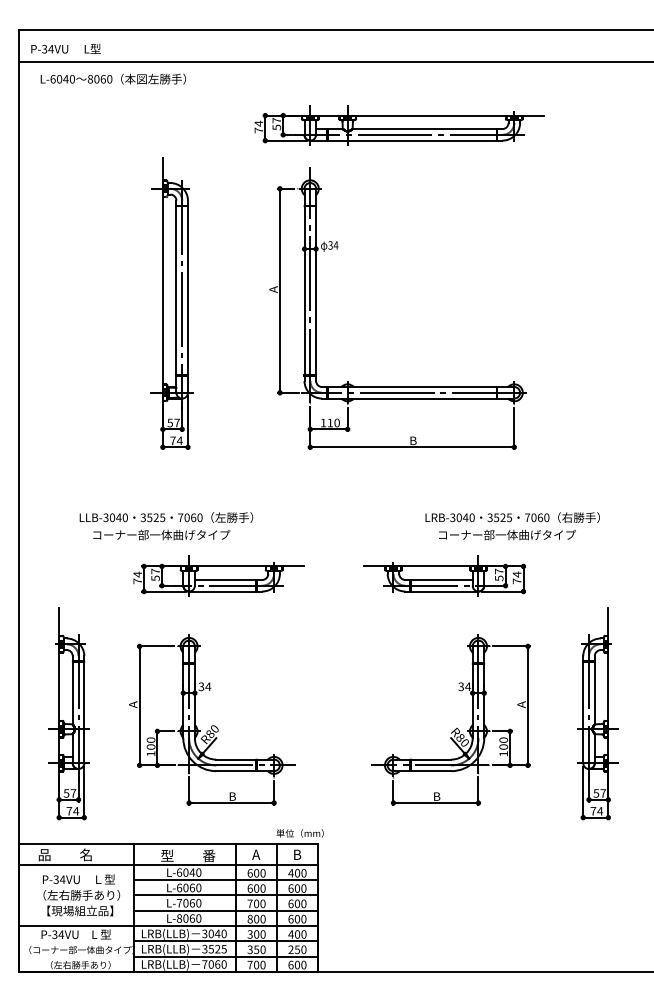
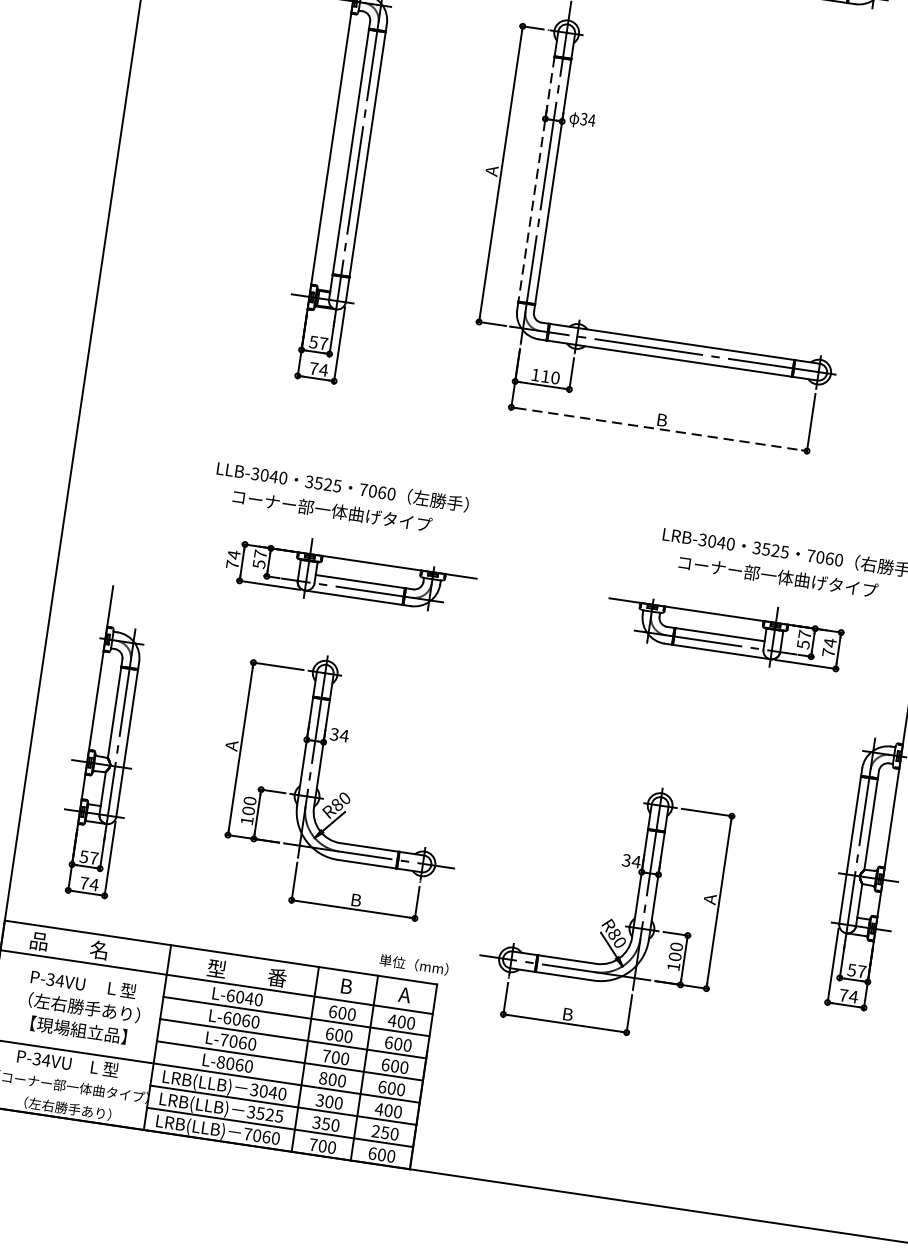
line: (304, 291) -> (536, 180), solid -> dashed
line: (412, 447) -> (659, 429), solid -> dashed
text: (166, 526) -> (341, 499), moved
part: (444, 575) -> (724, 628), moved
part: (212, 719) -> (343, 784), moved
part: (455, 728) -> (609, 919), moved
text: (256, 854) -> (346, 985), A -> B
text: (297, 854) -> (405, 994), B -> A

